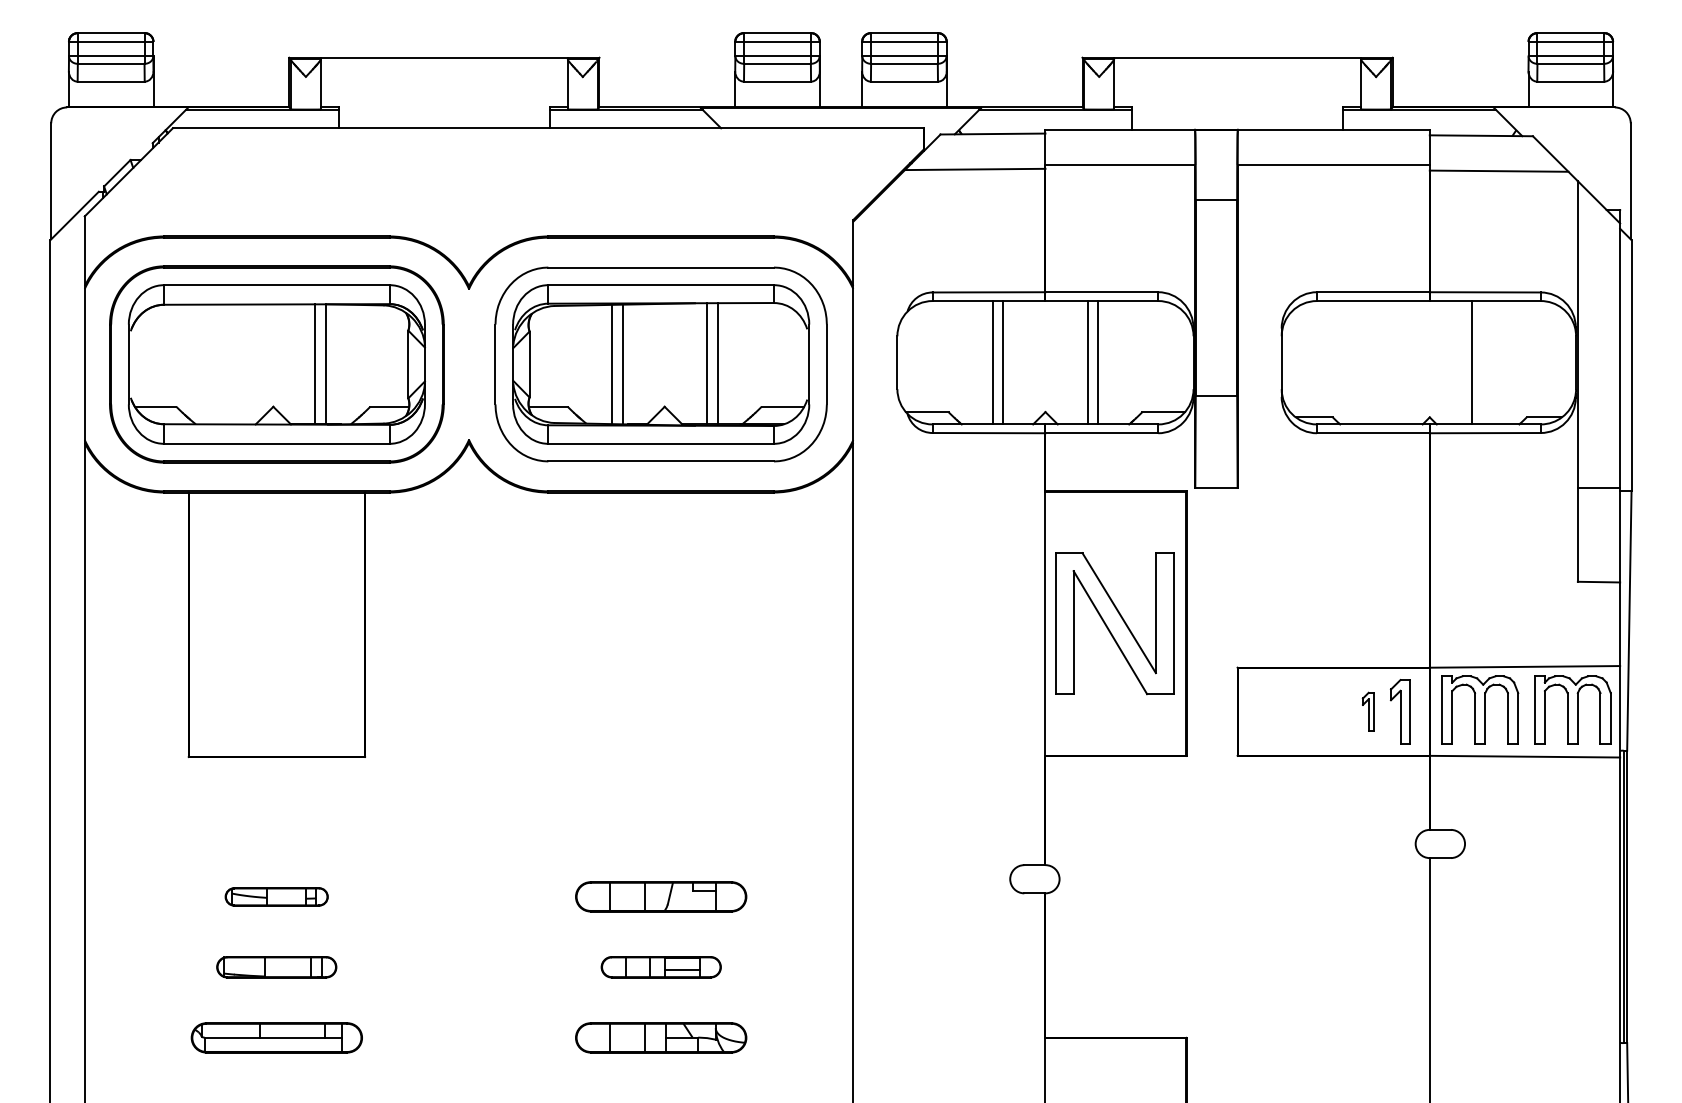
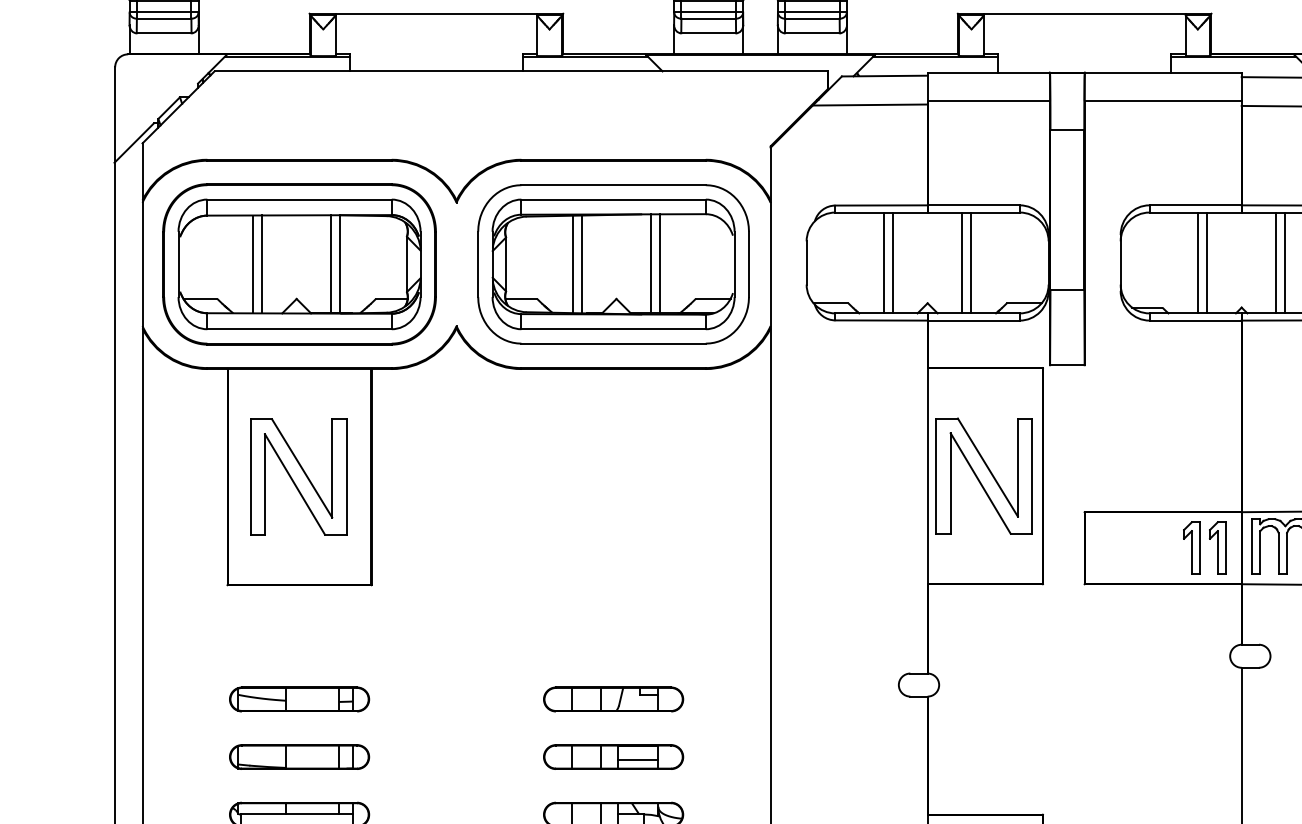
line: (1376, 362) -> (1198, 262), added
line: (1387, 362) -> (1207, 262), added
line: (1482, 362) -> (1284, 262), added
line: (220, 364) -> (253, 264), added
line: (231, 364) -> (262, 264), added
part: (275, 624) -> (298, 476), added
part: (1368, 711) -> (1191, 547), size x1.67
part: (276, 896) -> (299, 699), size x1.67
part: (276, 966) -> (299, 756), size x1.43
part: (661, 966) -> (613, 756), size x1.43

